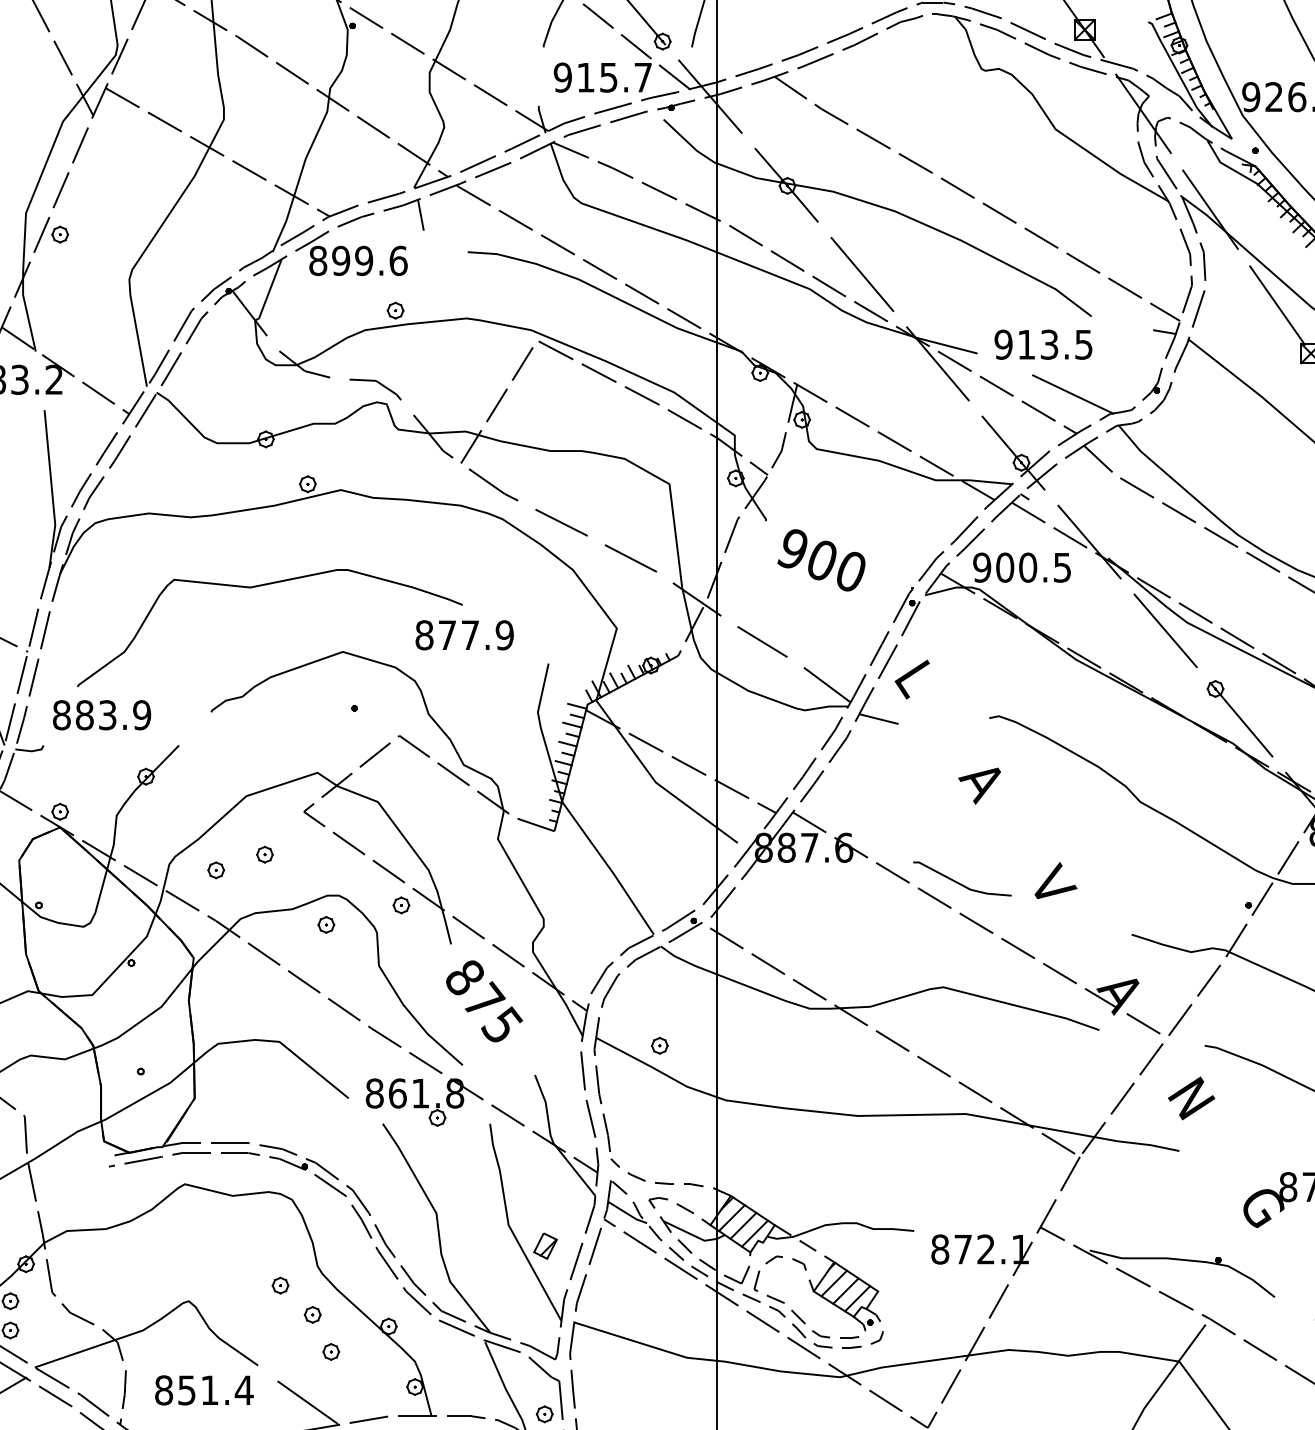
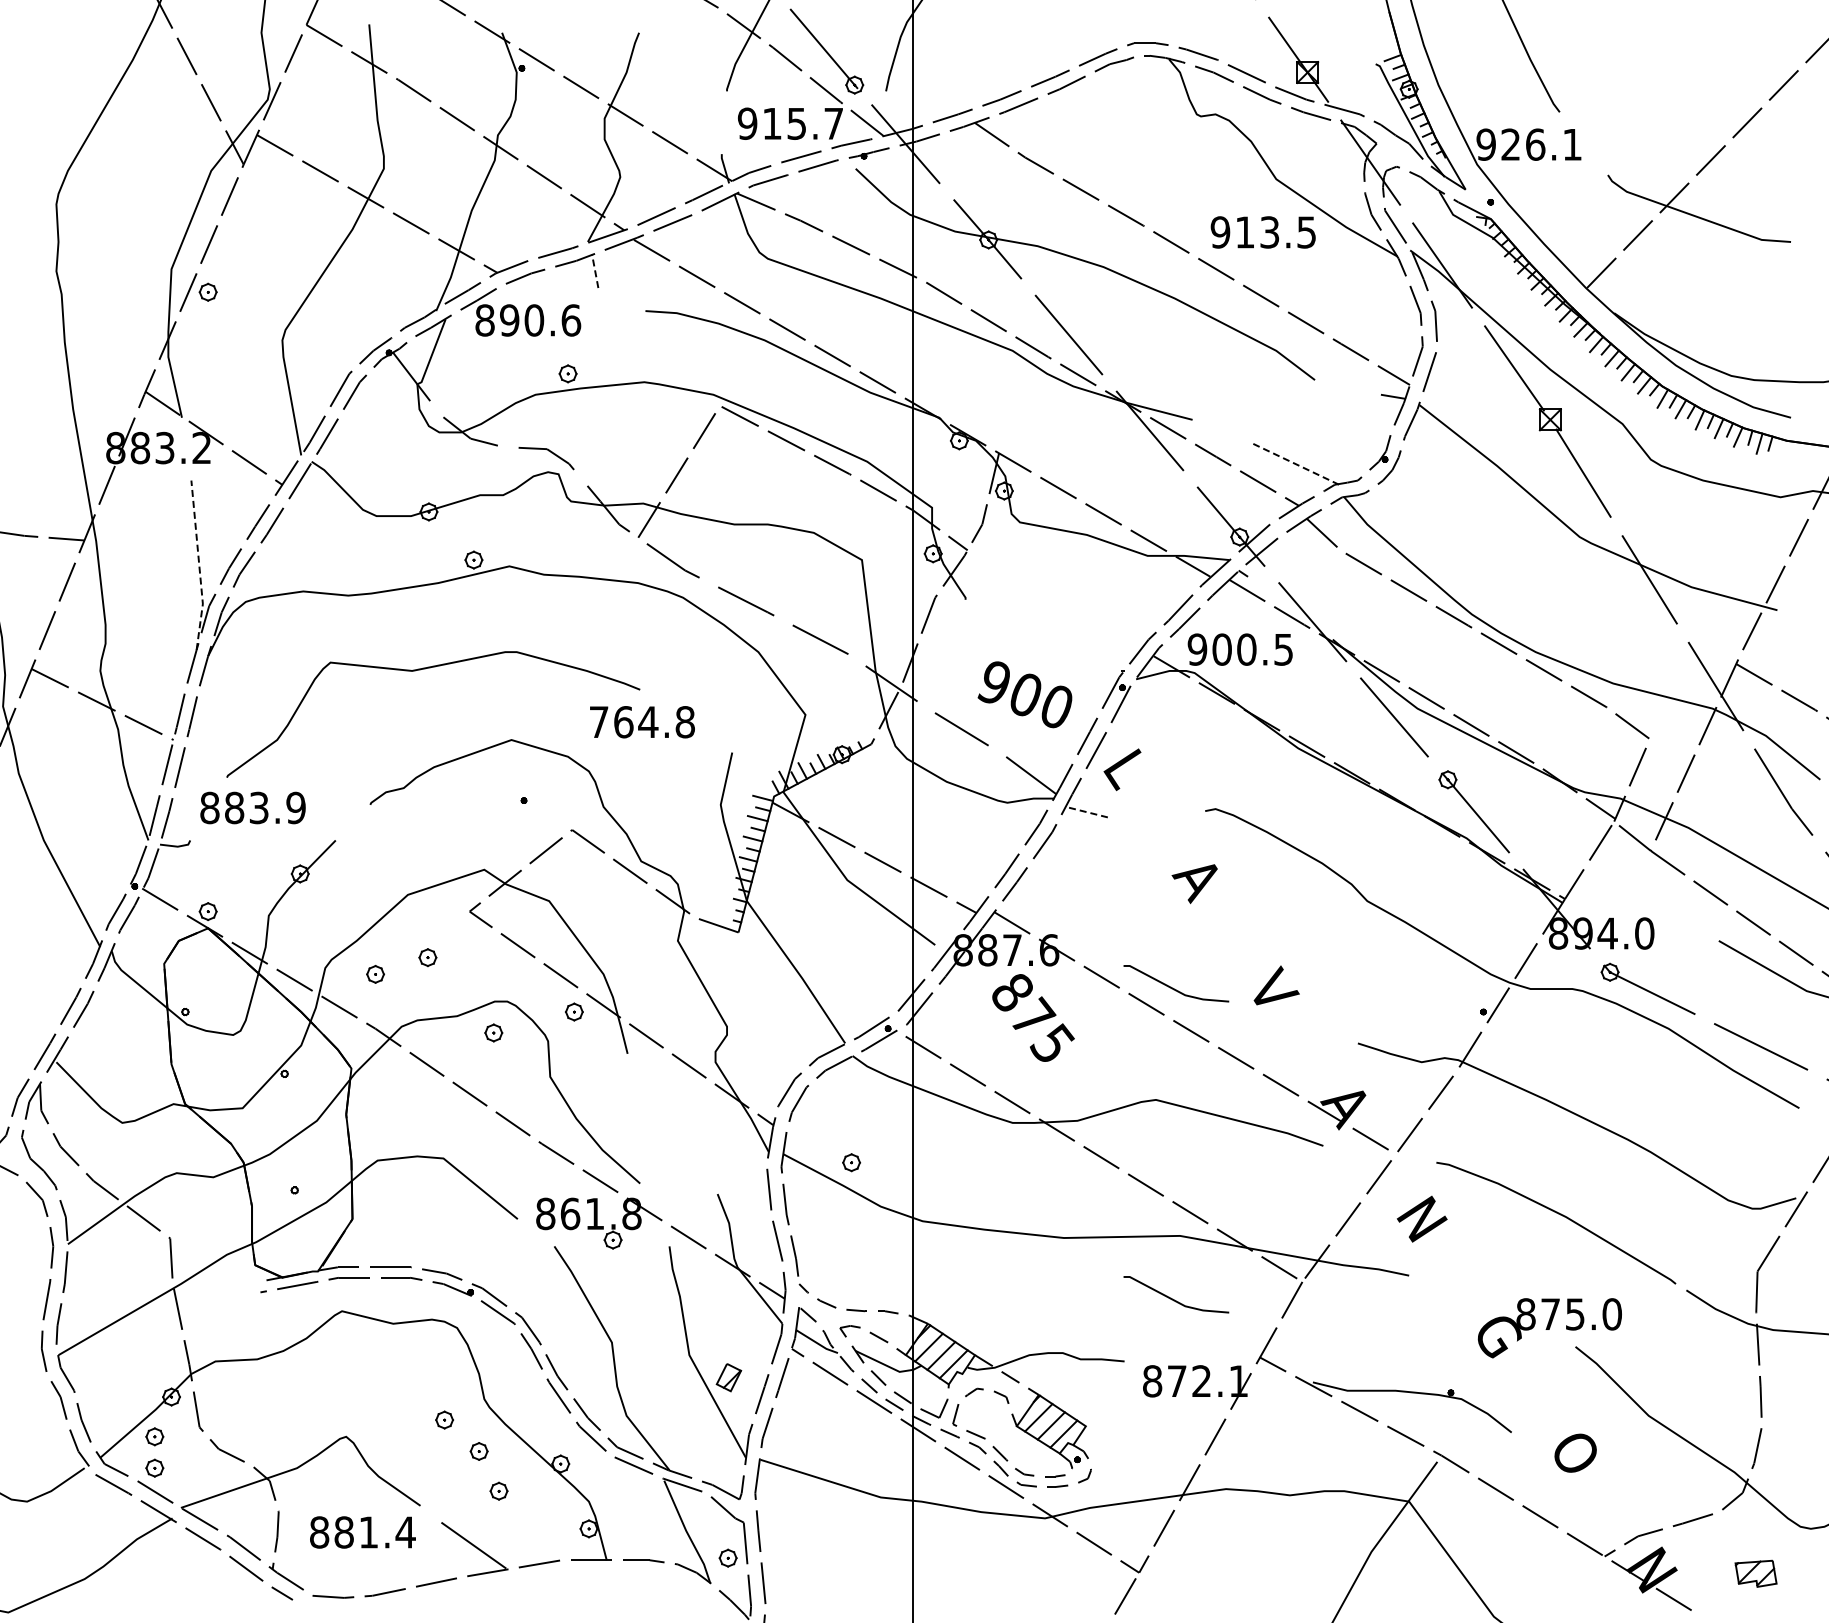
line: (421, 214) -> (595, 270), solid -> dashed
text: (364, 260) -> (534, 320), 899.6 -> 890.6
text: (1042, 344) -> (1262, 232), moved
line: (1073, 394) -> (1295, 463), solid -> dashed
line: (52, 490) -> (199, 566), solid -> dashed
text: (820, 560) -> (1024, 694), moved
text: (464, 635) -> (641, 722), 877.9 -> 764.8
line: (879, 719) -> (1087, 812), solid -> dashed
text: (484, 1000) -> (1033, 1017), moved
curve: (960, 1173) -> (1174, 1299), added
text: (186, 1390) -> (343, 1532), 851.4 -> 881.4

